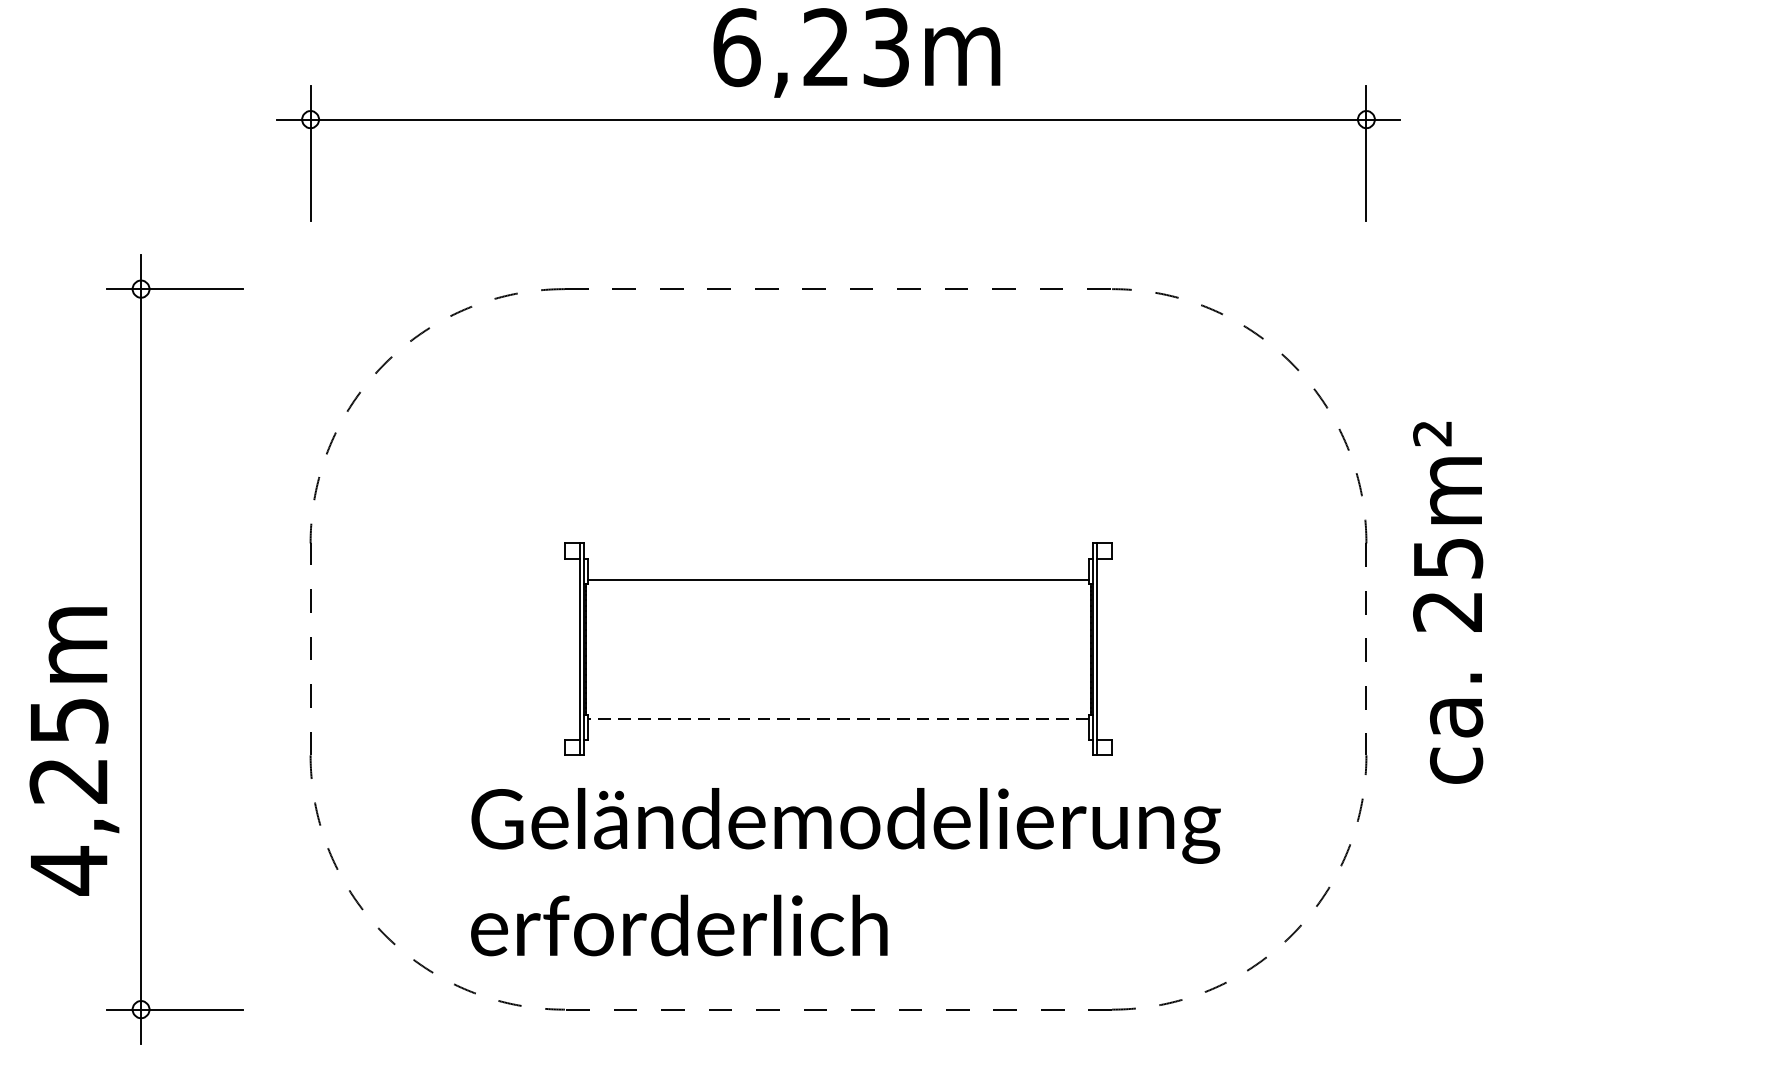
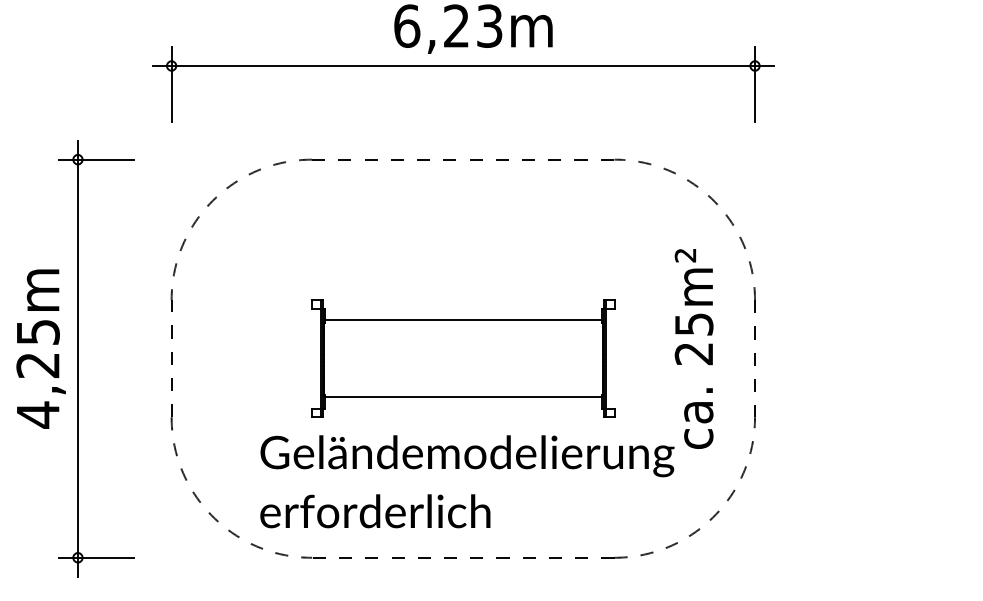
text: (1446, 601) -> (693, 348), moved
line: (837, 719) -> (462, 397), dashed -> solid
text: (73, 750) -> (40, 348), moved

